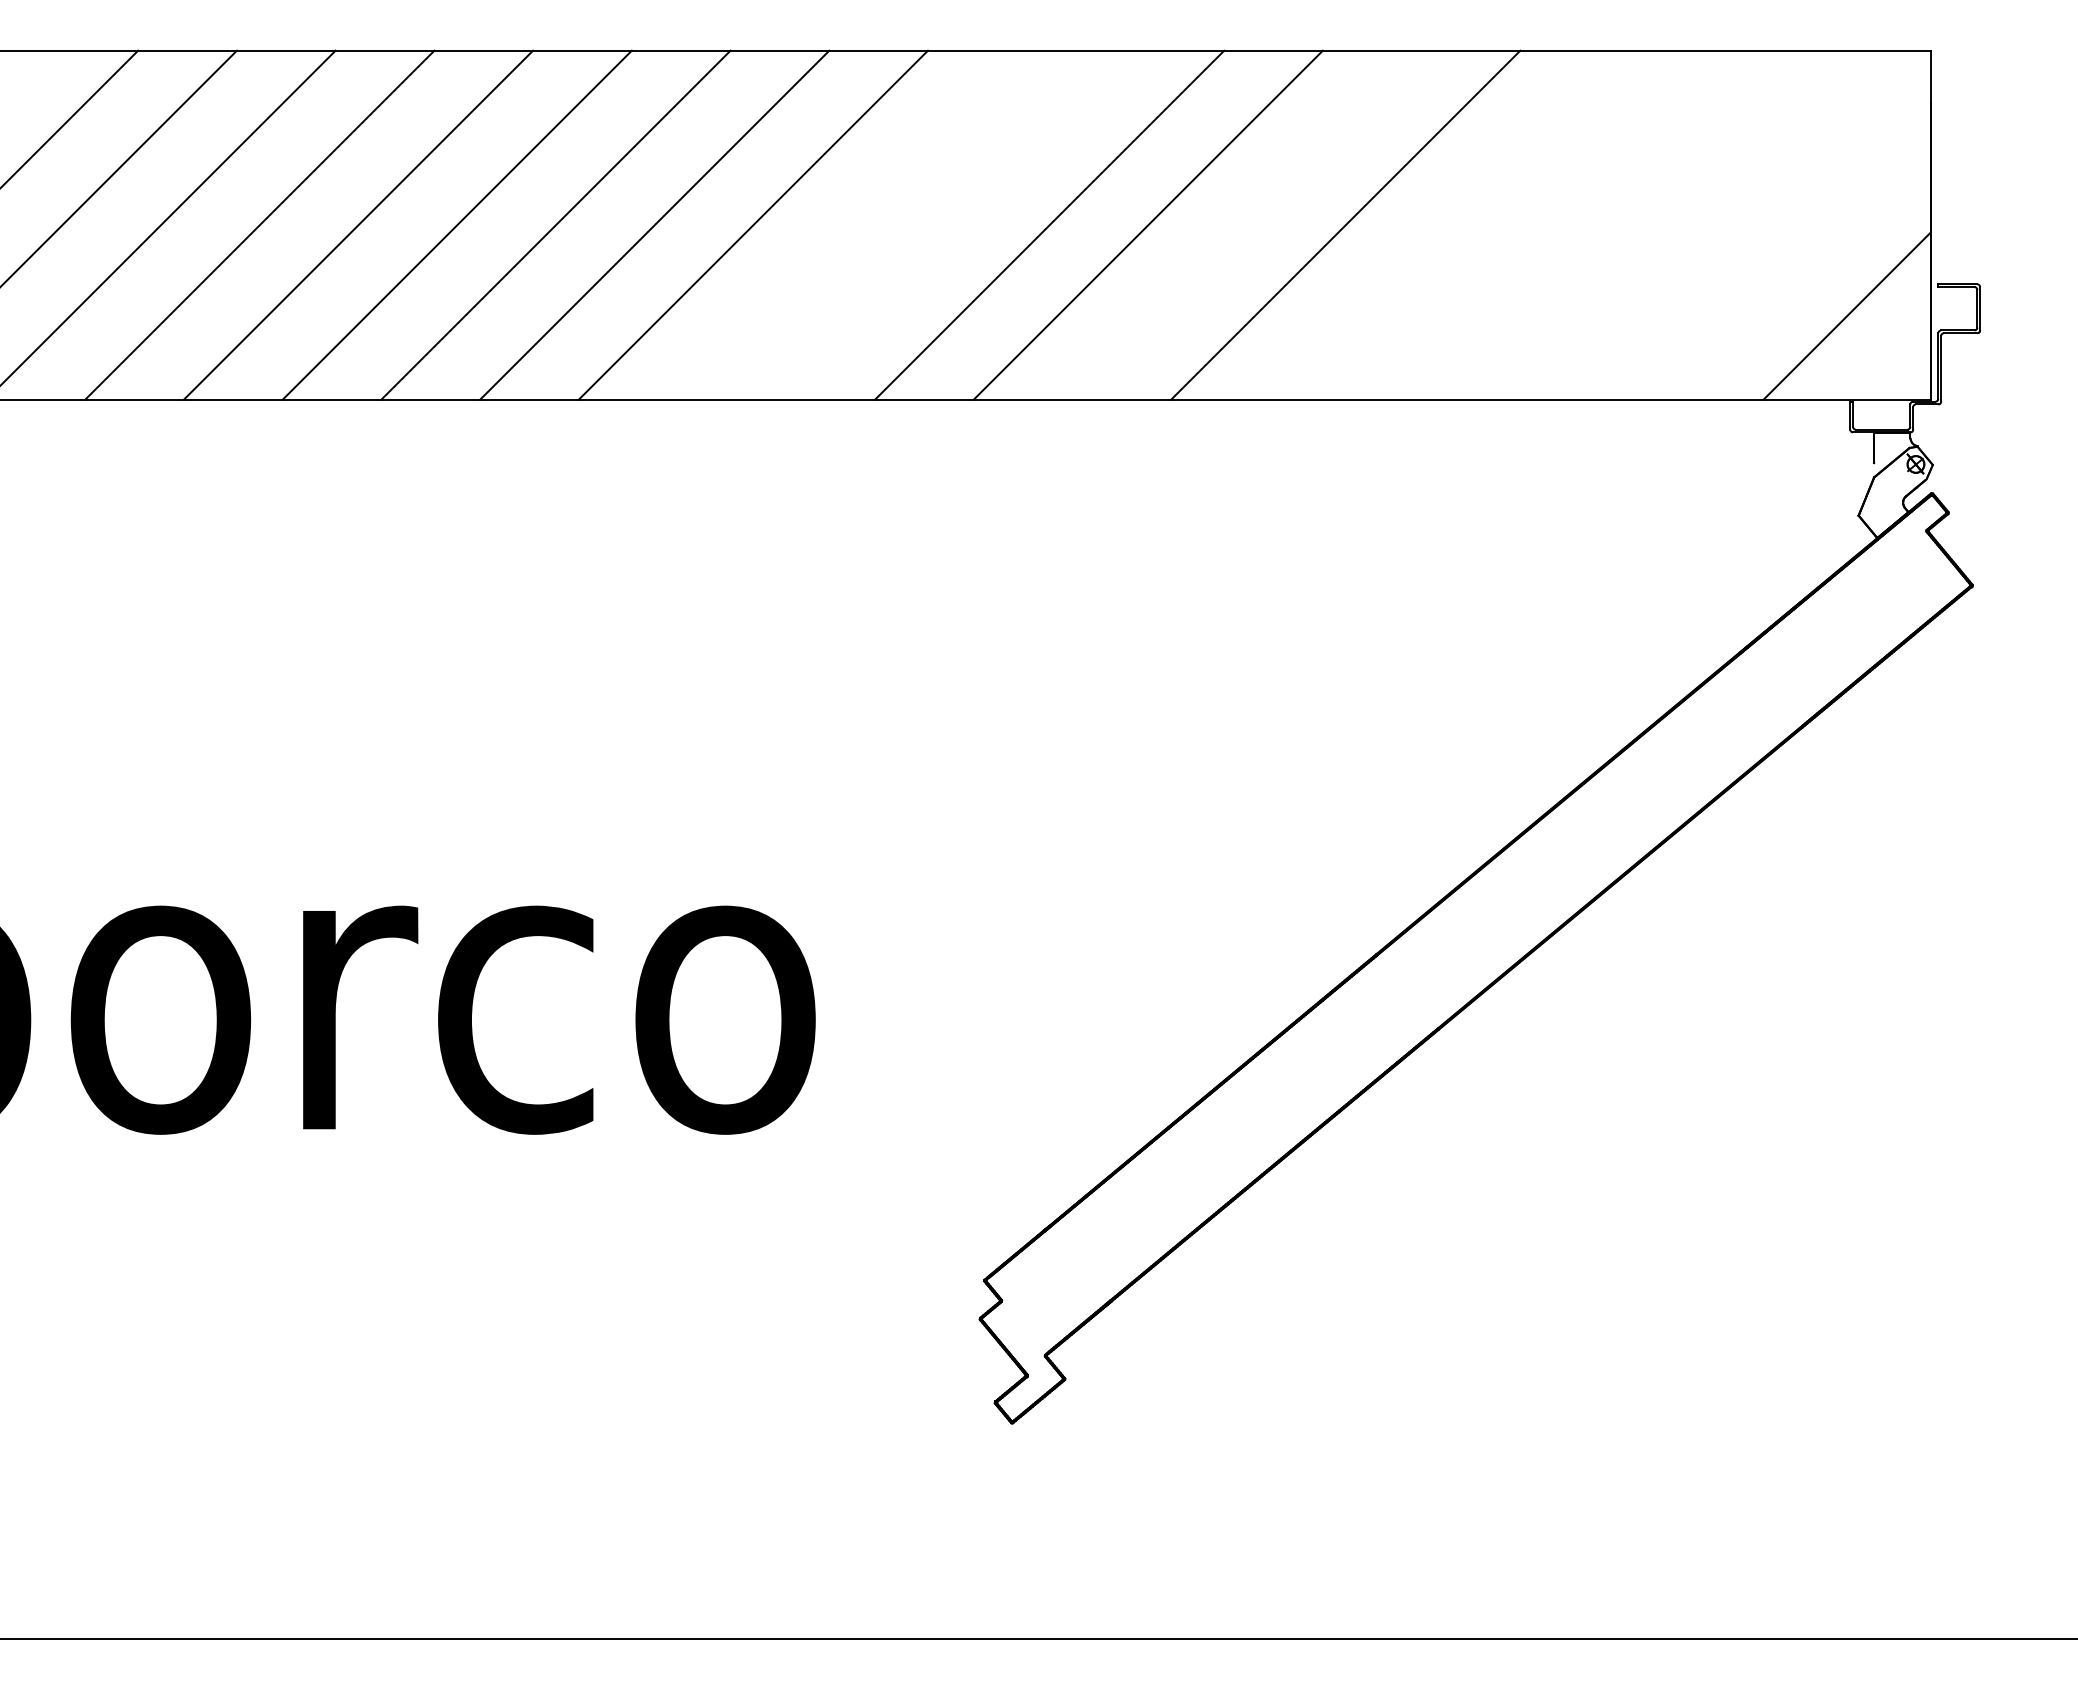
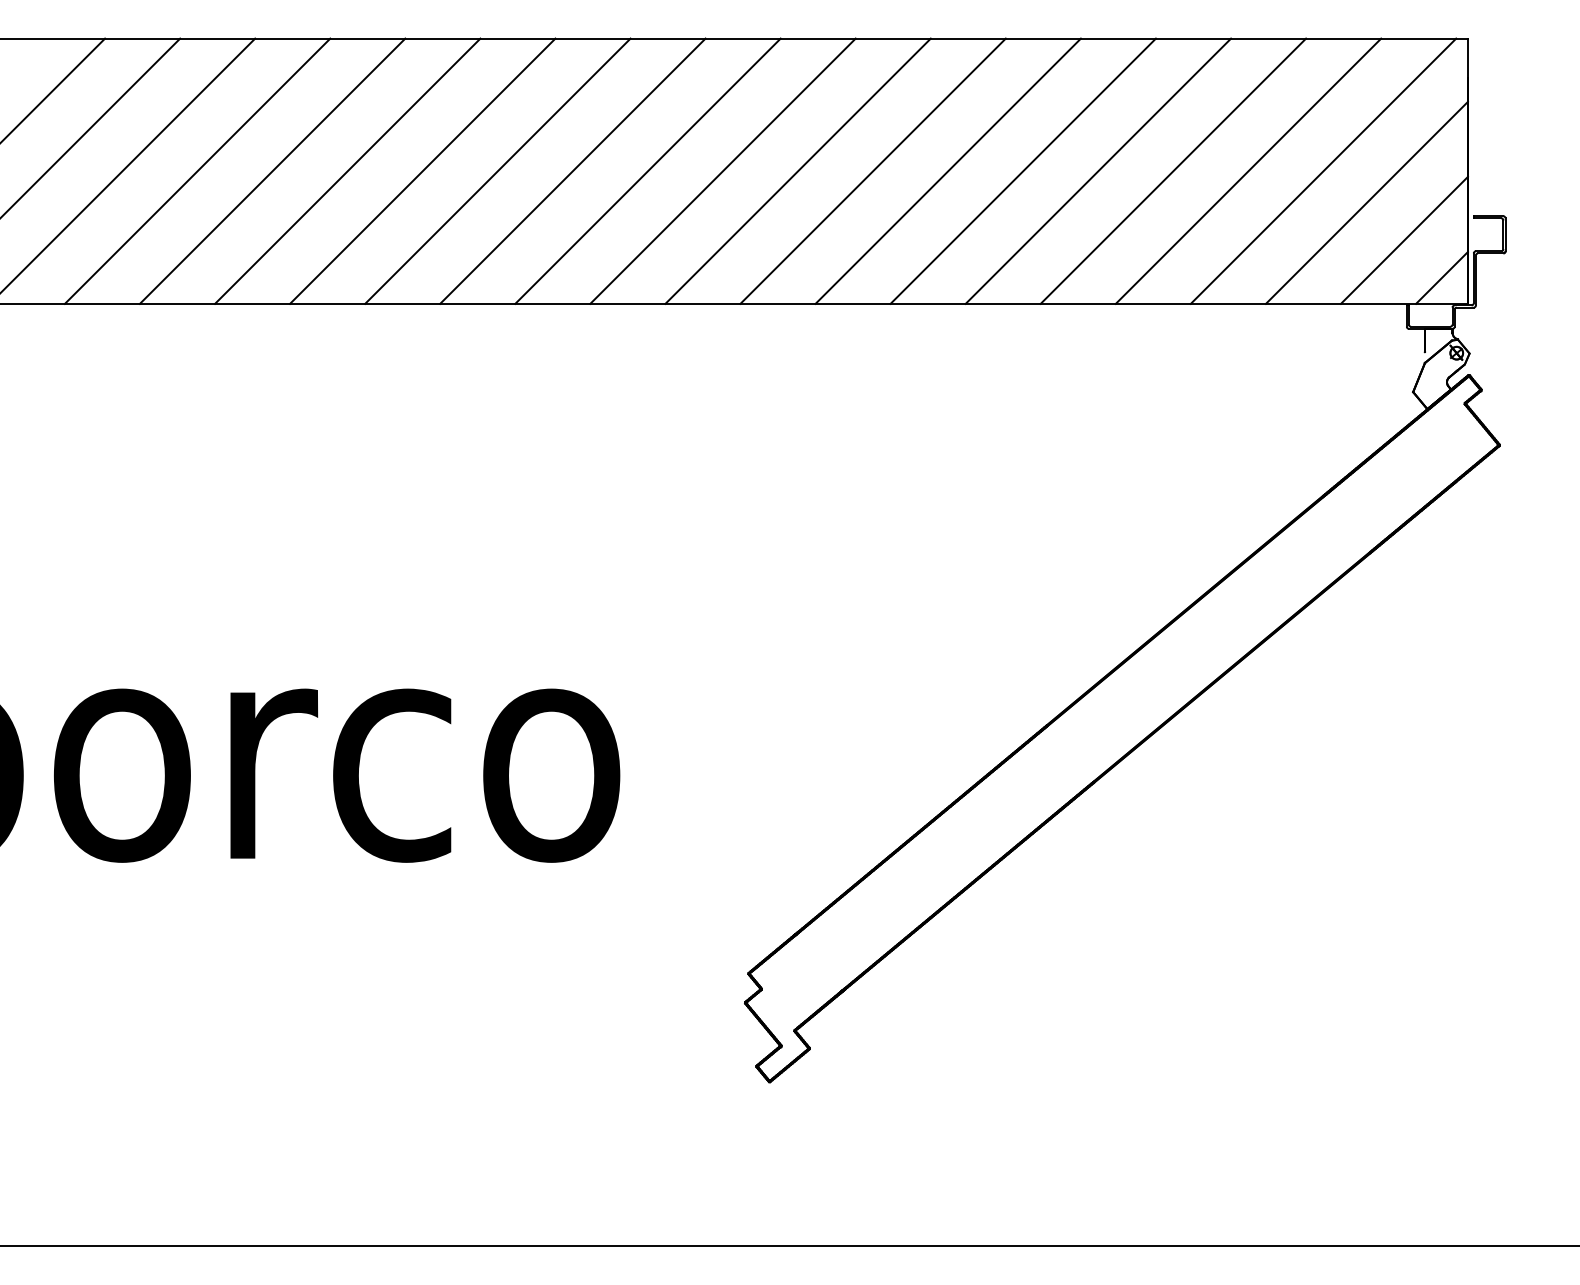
line: (851, 224) -> (647, 170), added
line: (950, 224) -> (722, 170), added
line: (1246, 224) -> (947, 170), added
line: (1444, 224) -> (1098, 170), added
line: (1542, 224) -> (1172, 170), added
line: (1641, 224) -> (1248, 170), added
line: (1740, 224) -> (1323, 170), added
line: (1797, 266) -> (1366, 202), added
line: (1896, 365) -> (1441, 277), added

